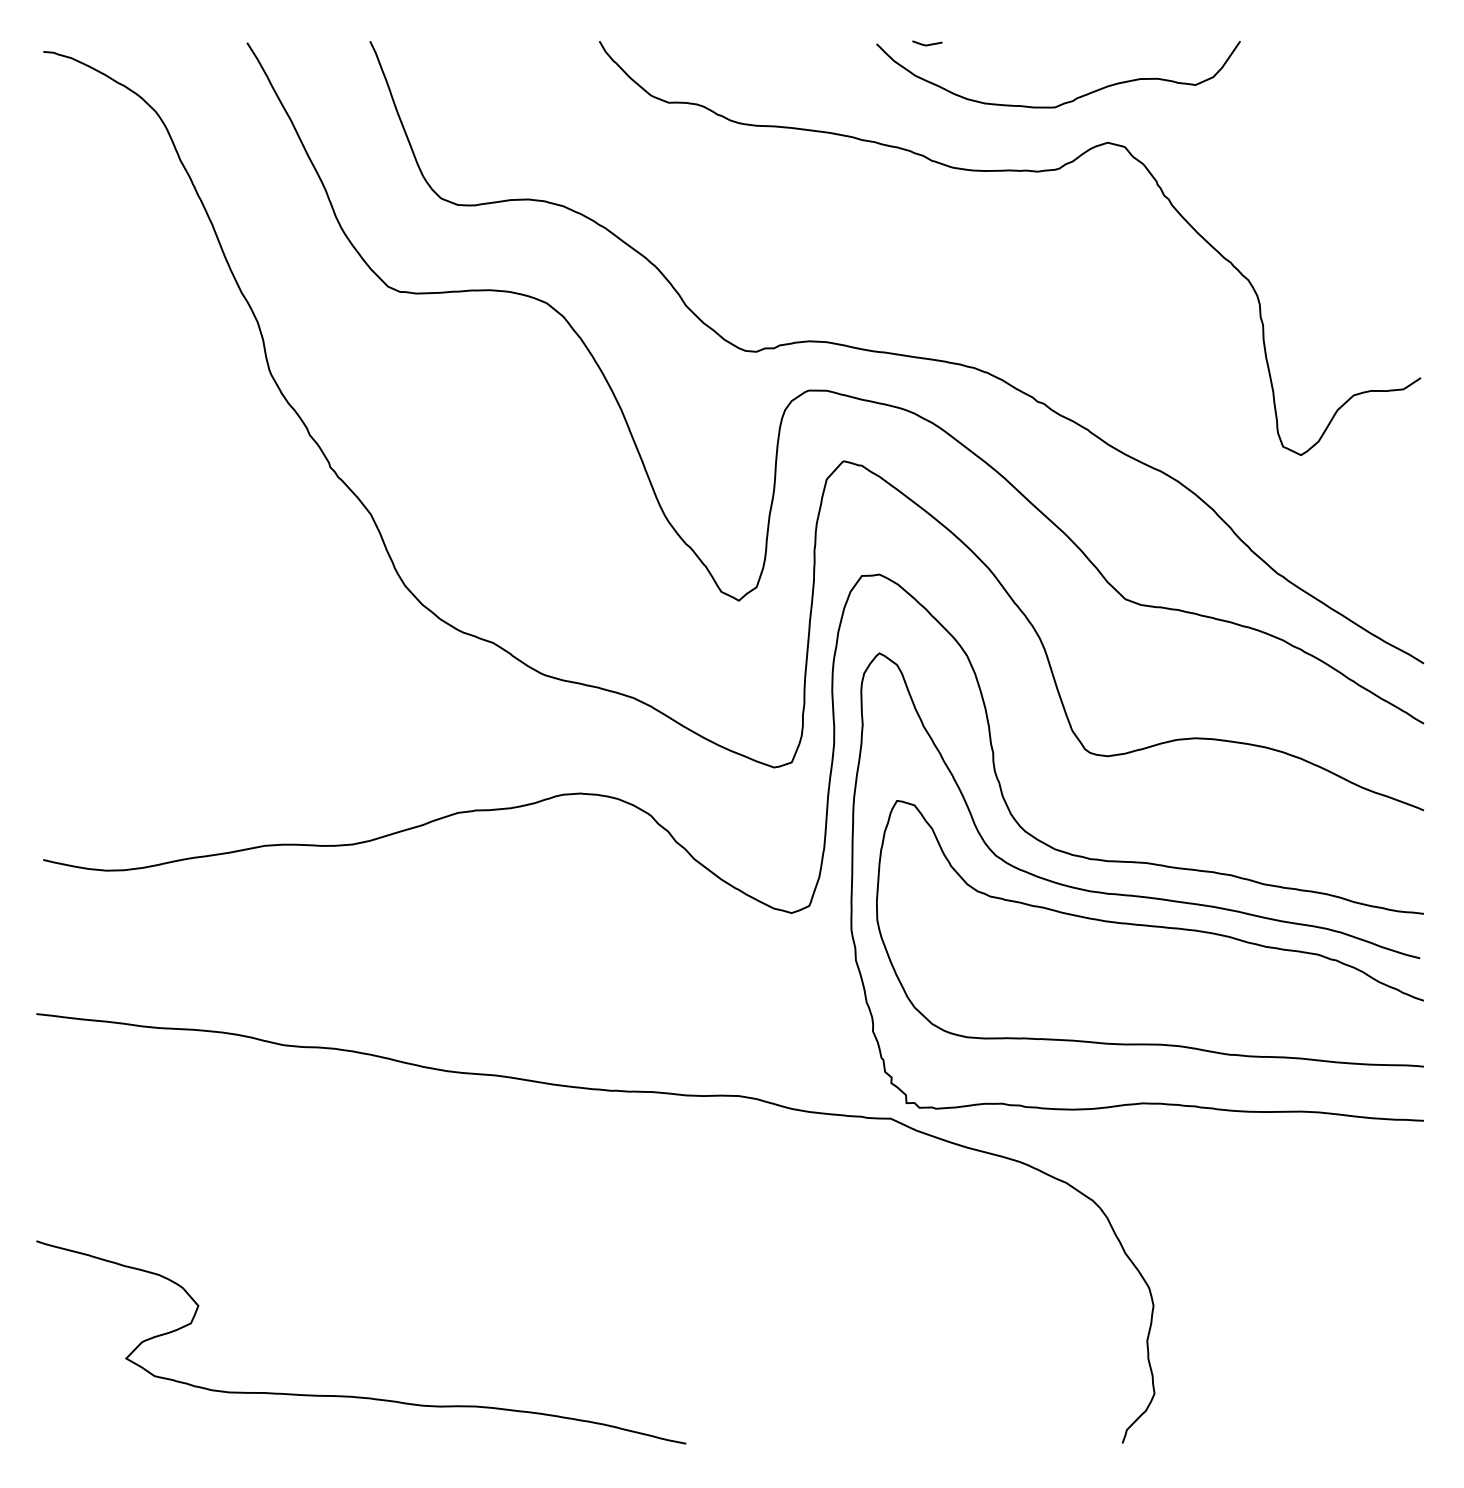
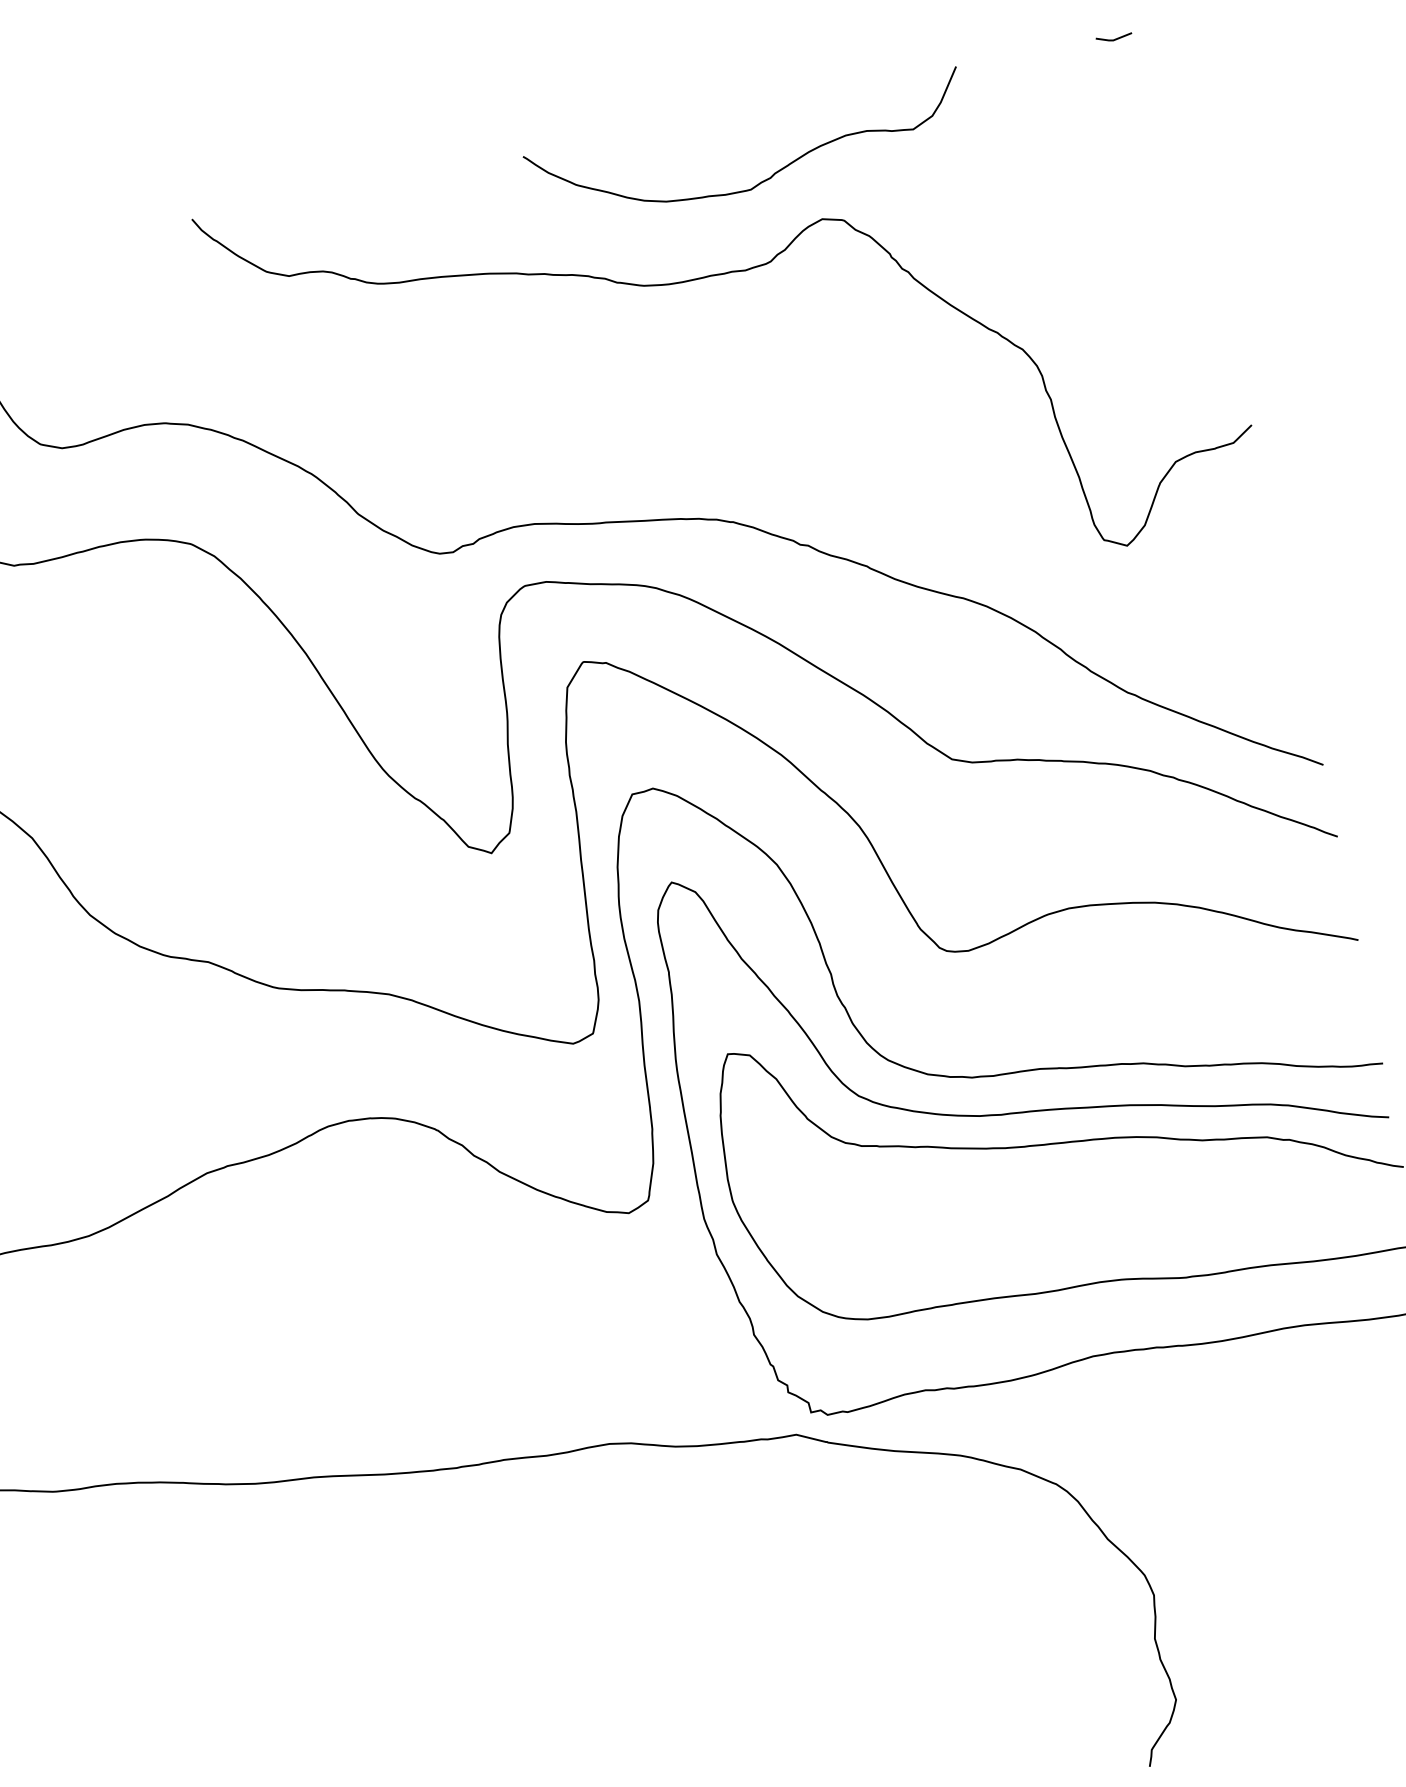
line: (927, 44) -> (1114, 38), moved

